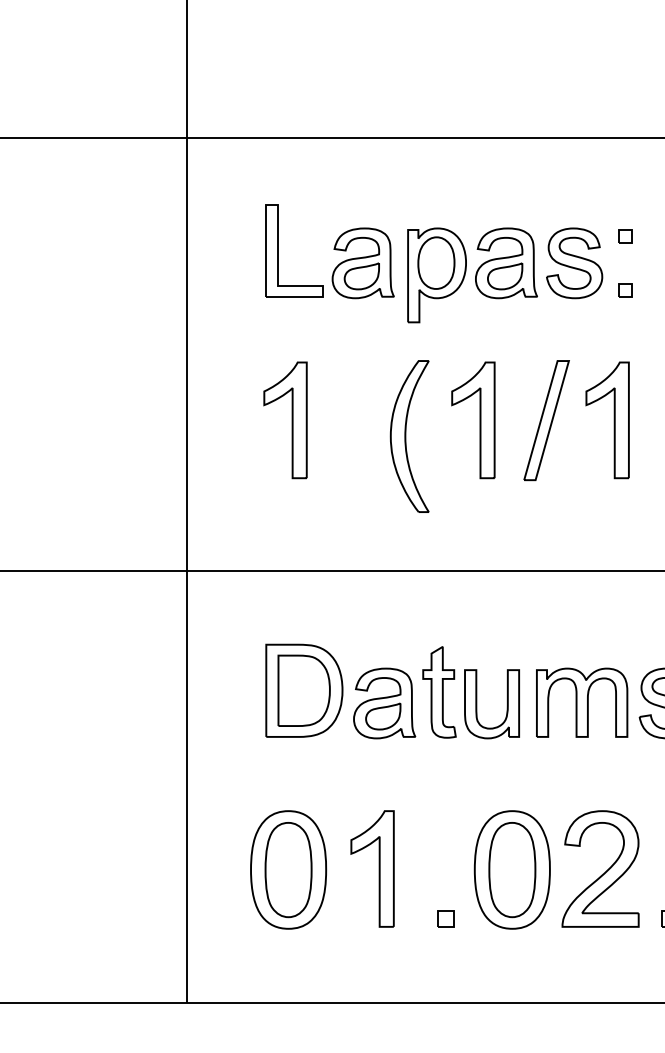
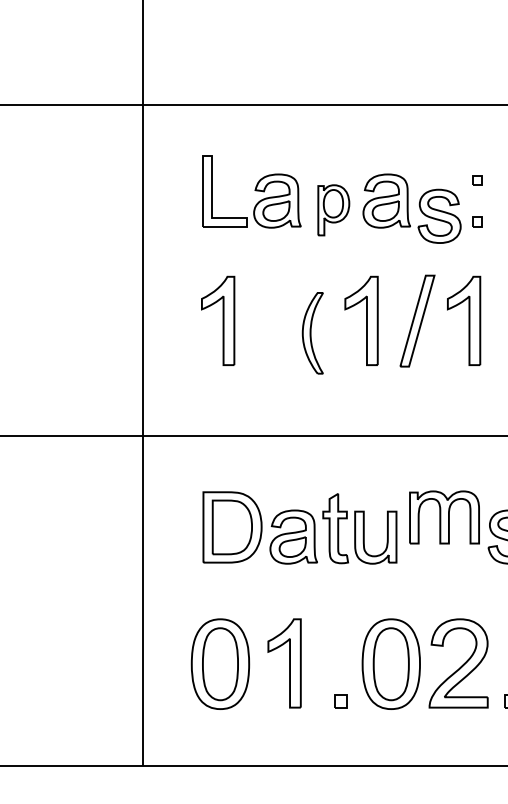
part: (574, 263) -> (439, 216), moved
part: (436, 275) -> (333, 210), size x0.7
part: (409, 436) -> (312, 333), size x0.7
part: (582, 702) -> (444, 517), moved

